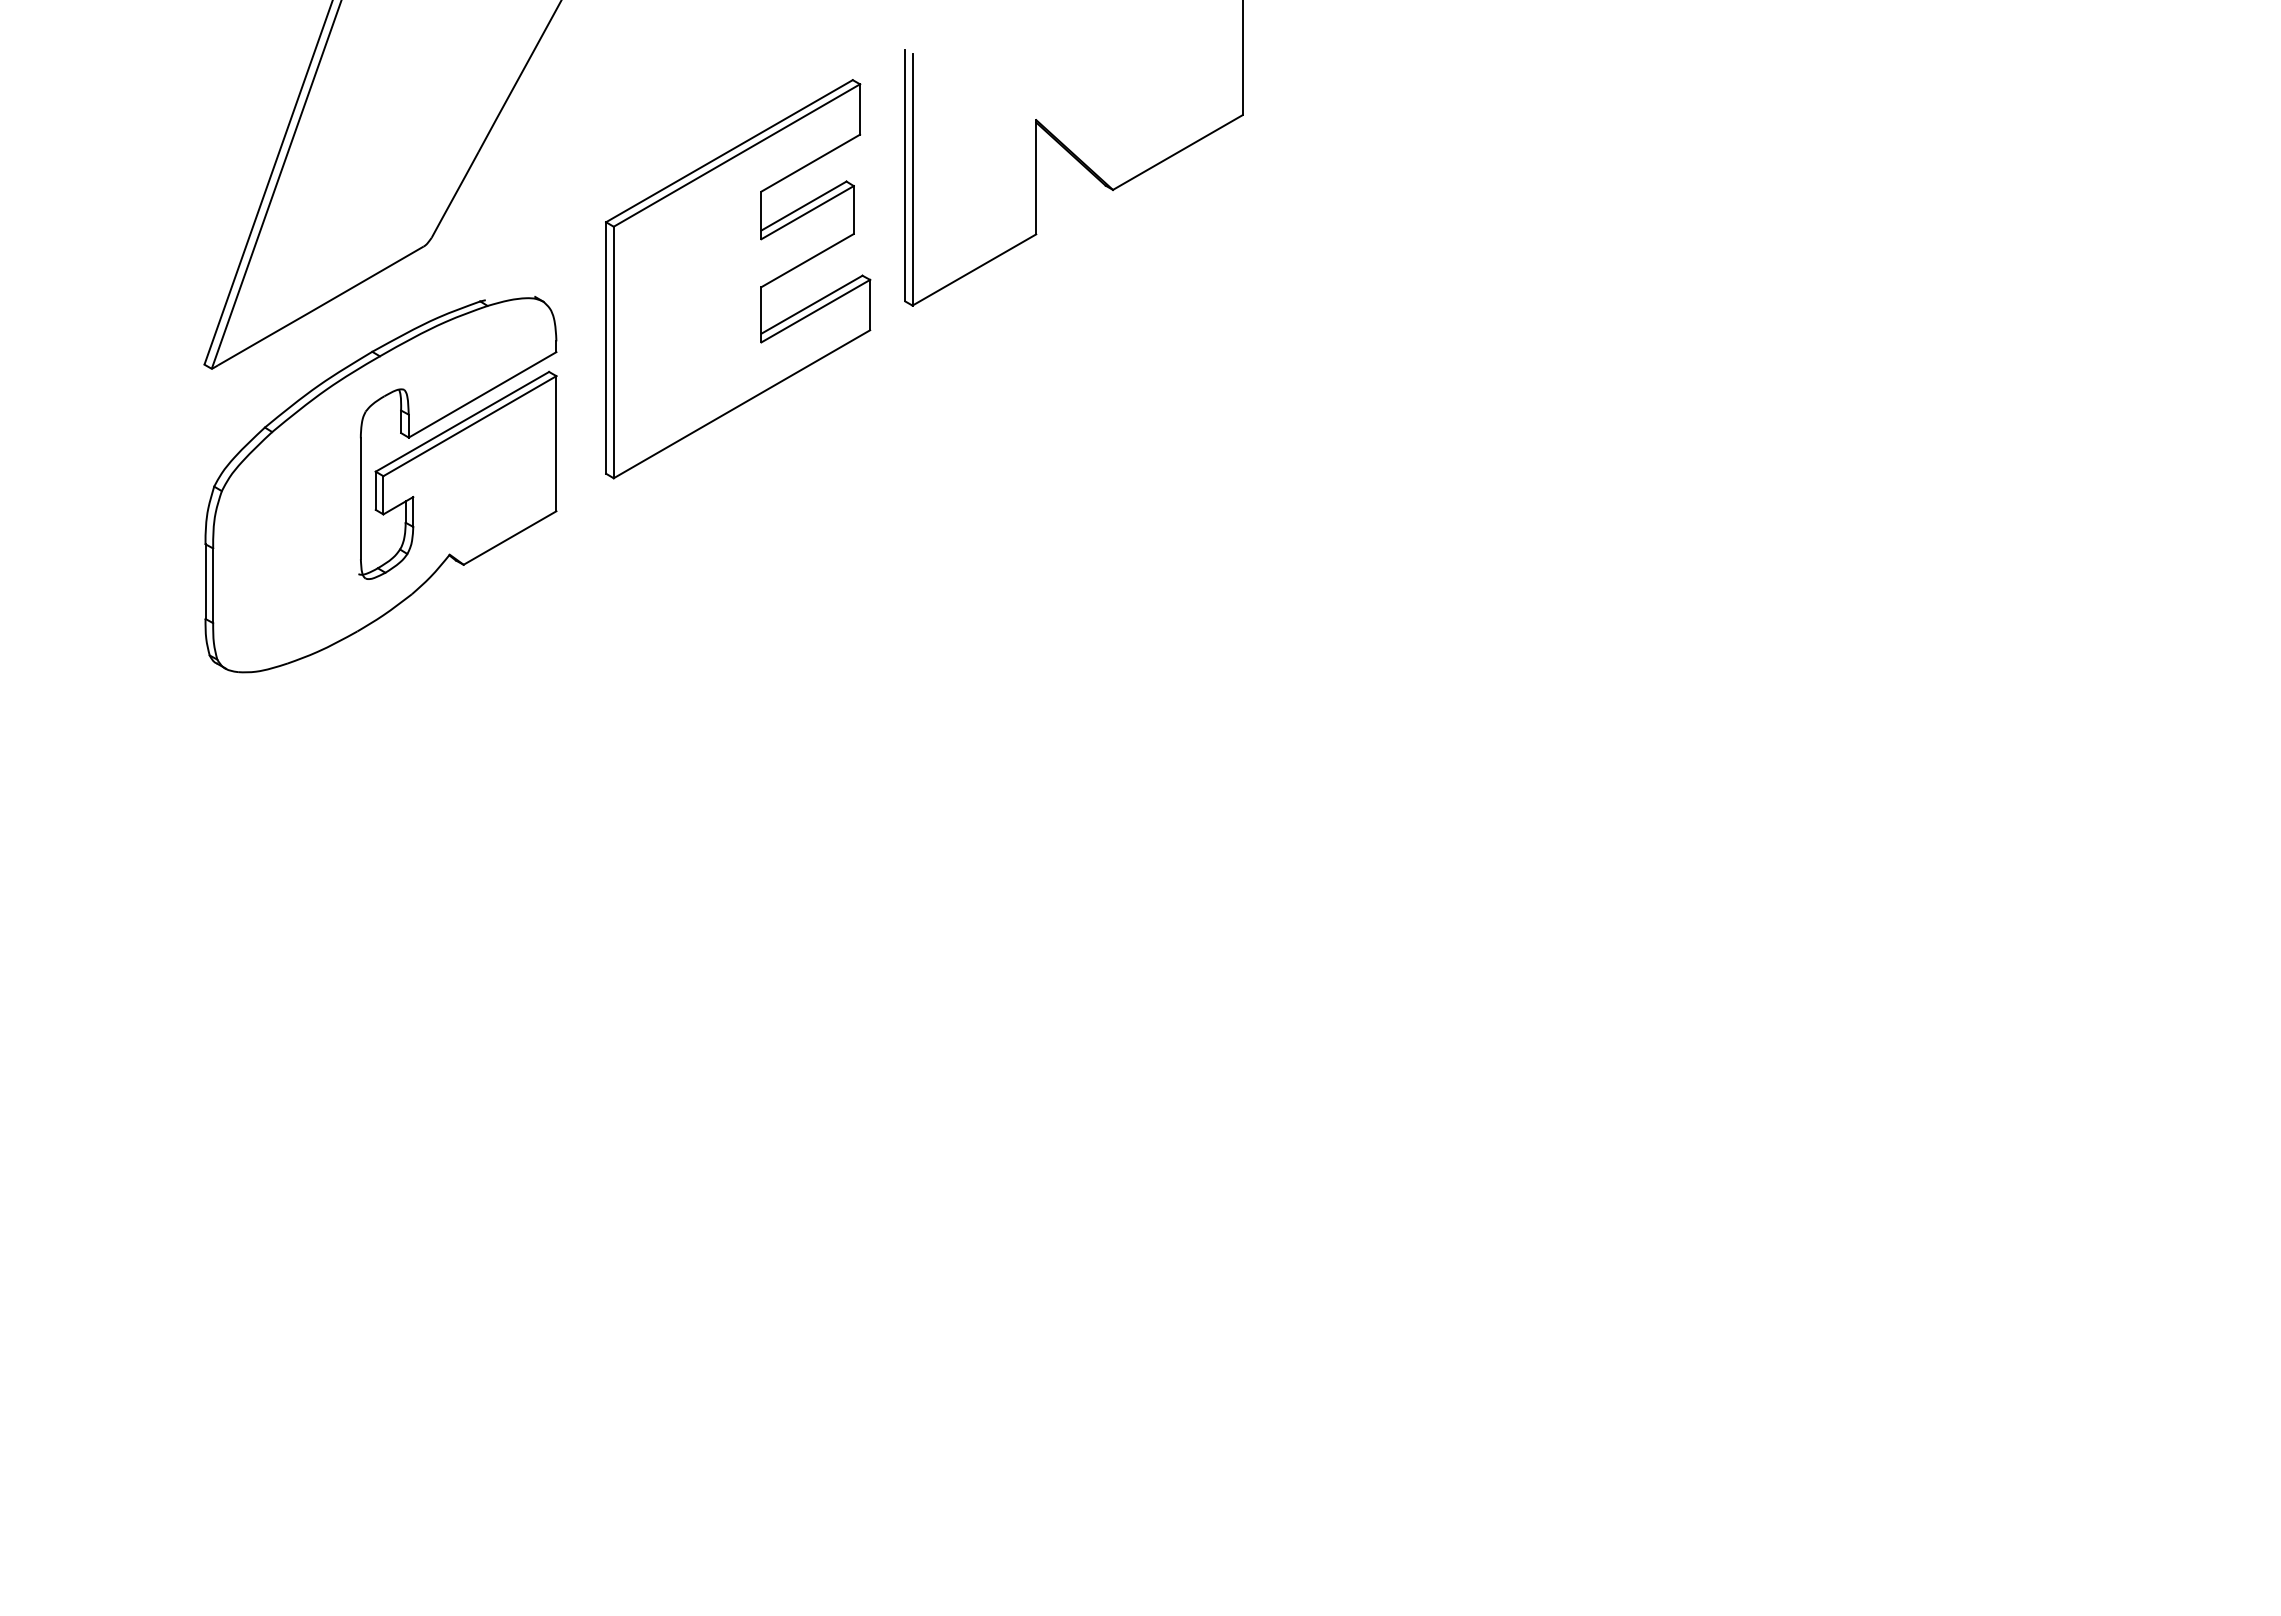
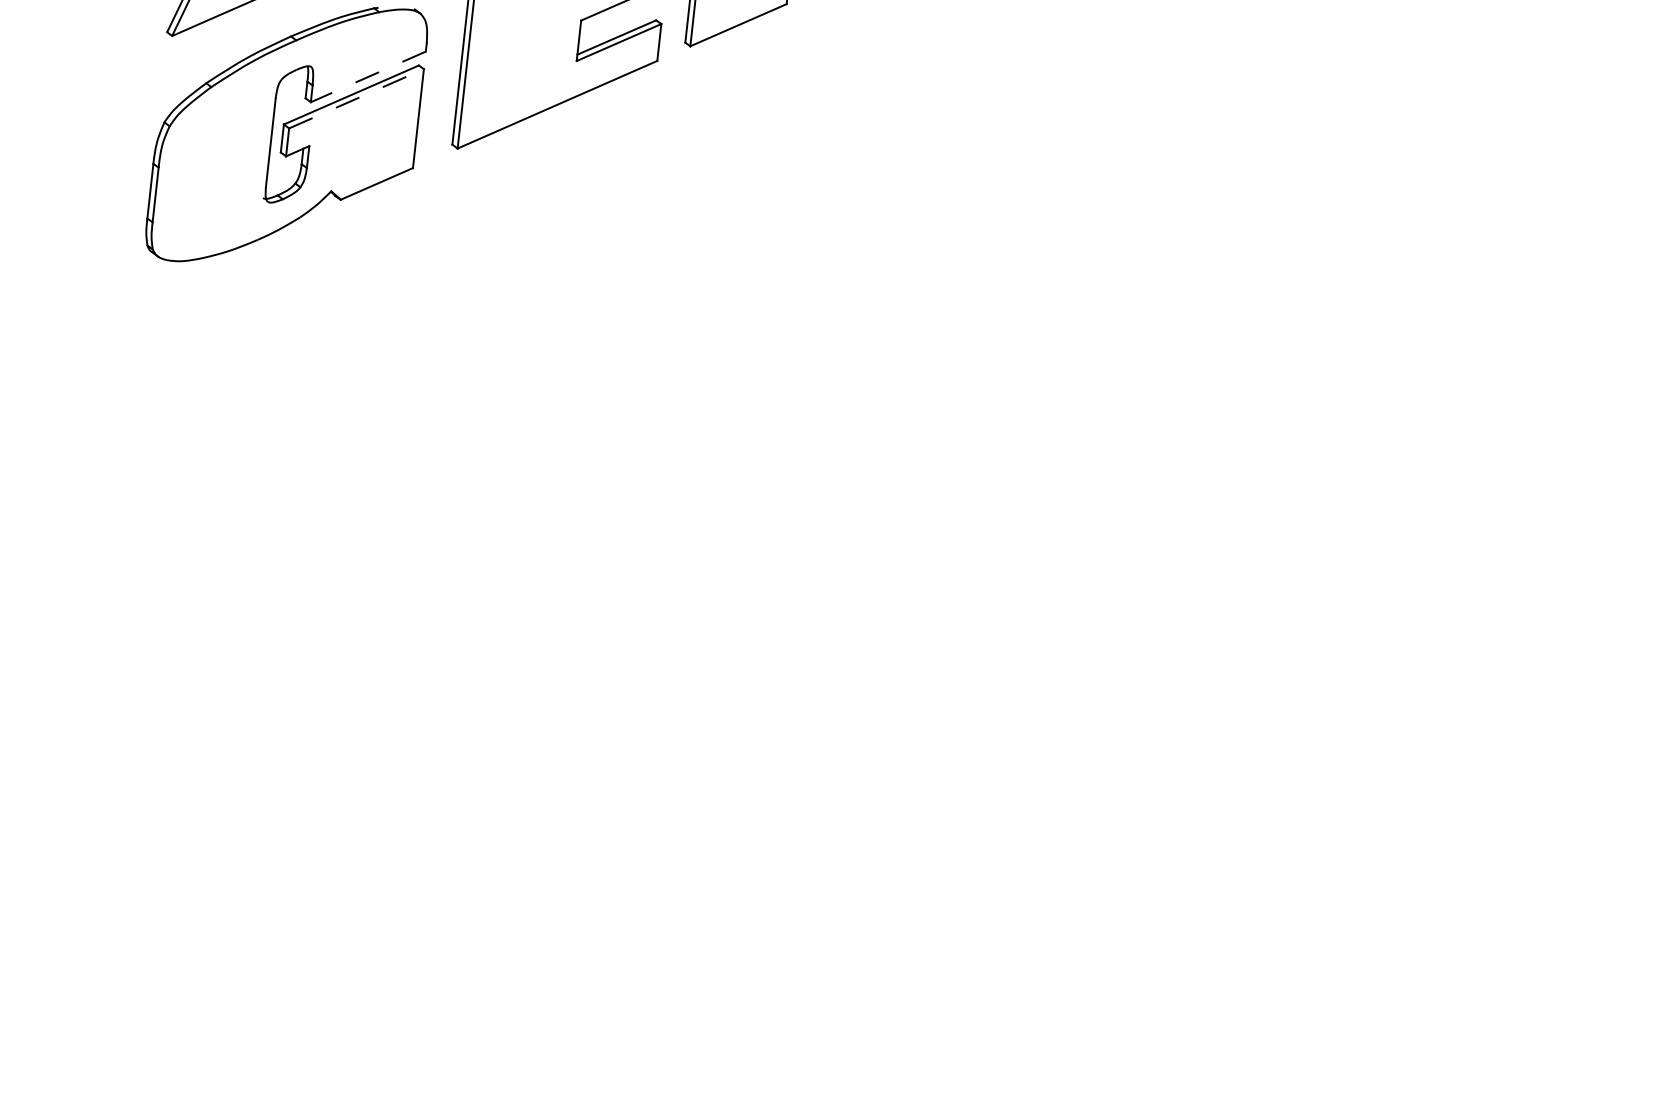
line: (482, 395) -> (368, 77), solid -> dashed
line: (469, 426) -> (356, 99), solid -> dashed

